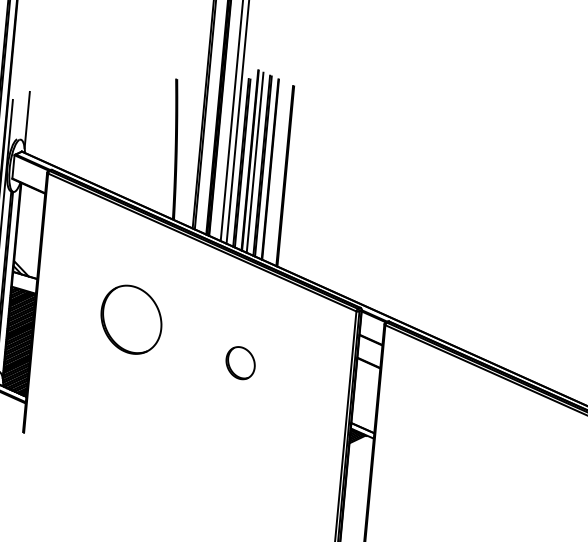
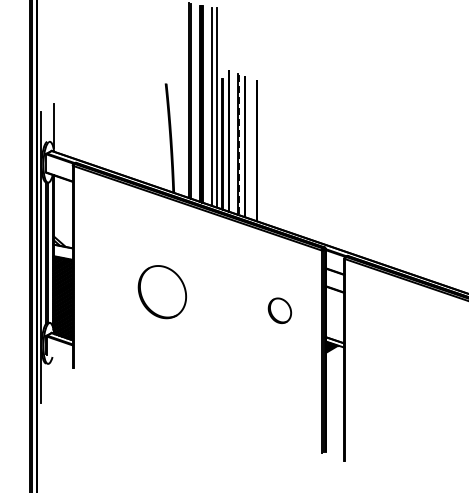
line: (254, 162) -> (232, 142), removed
line: (263, 166) -> (239, 145), solid -> dashed
part: (130, 320) -> (161, 292), moved
part: (240, 362) -> (279, 310), moved

